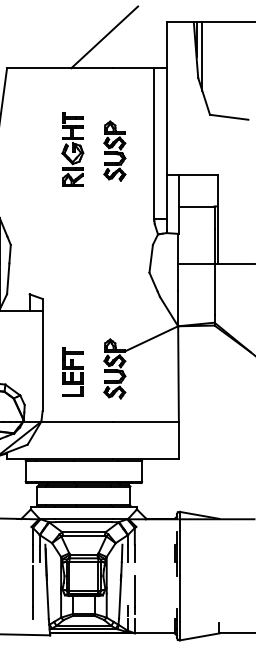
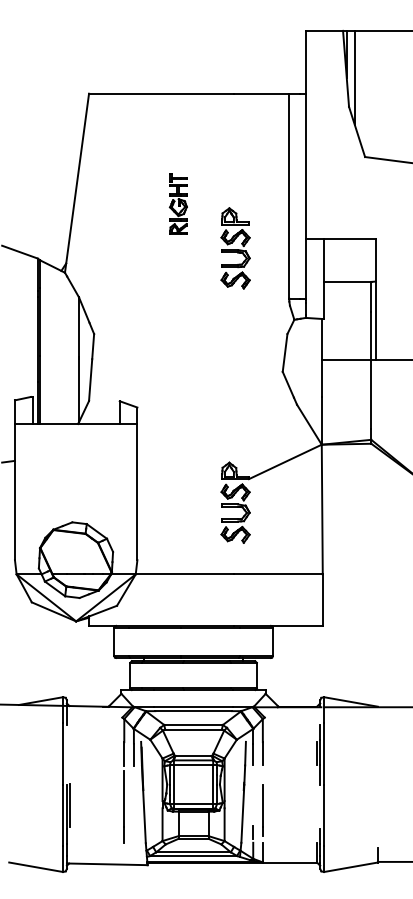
line: (104, 37) -> (221, 51), removed
part: (72, 148) -> (178, 203), size x0.6
part: (114, 151) -> (235, 248), moved
part: (72, 371) -> (178, 506), removed

